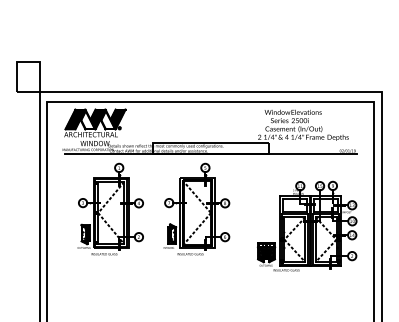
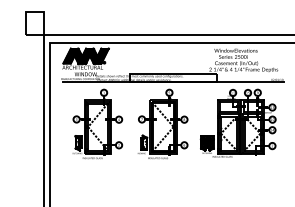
fill: (87, 119) -> (80, 56), added
fill: (107, 119) -> (95, 56), added
part: (307, 225) -> (238, 122), moved

